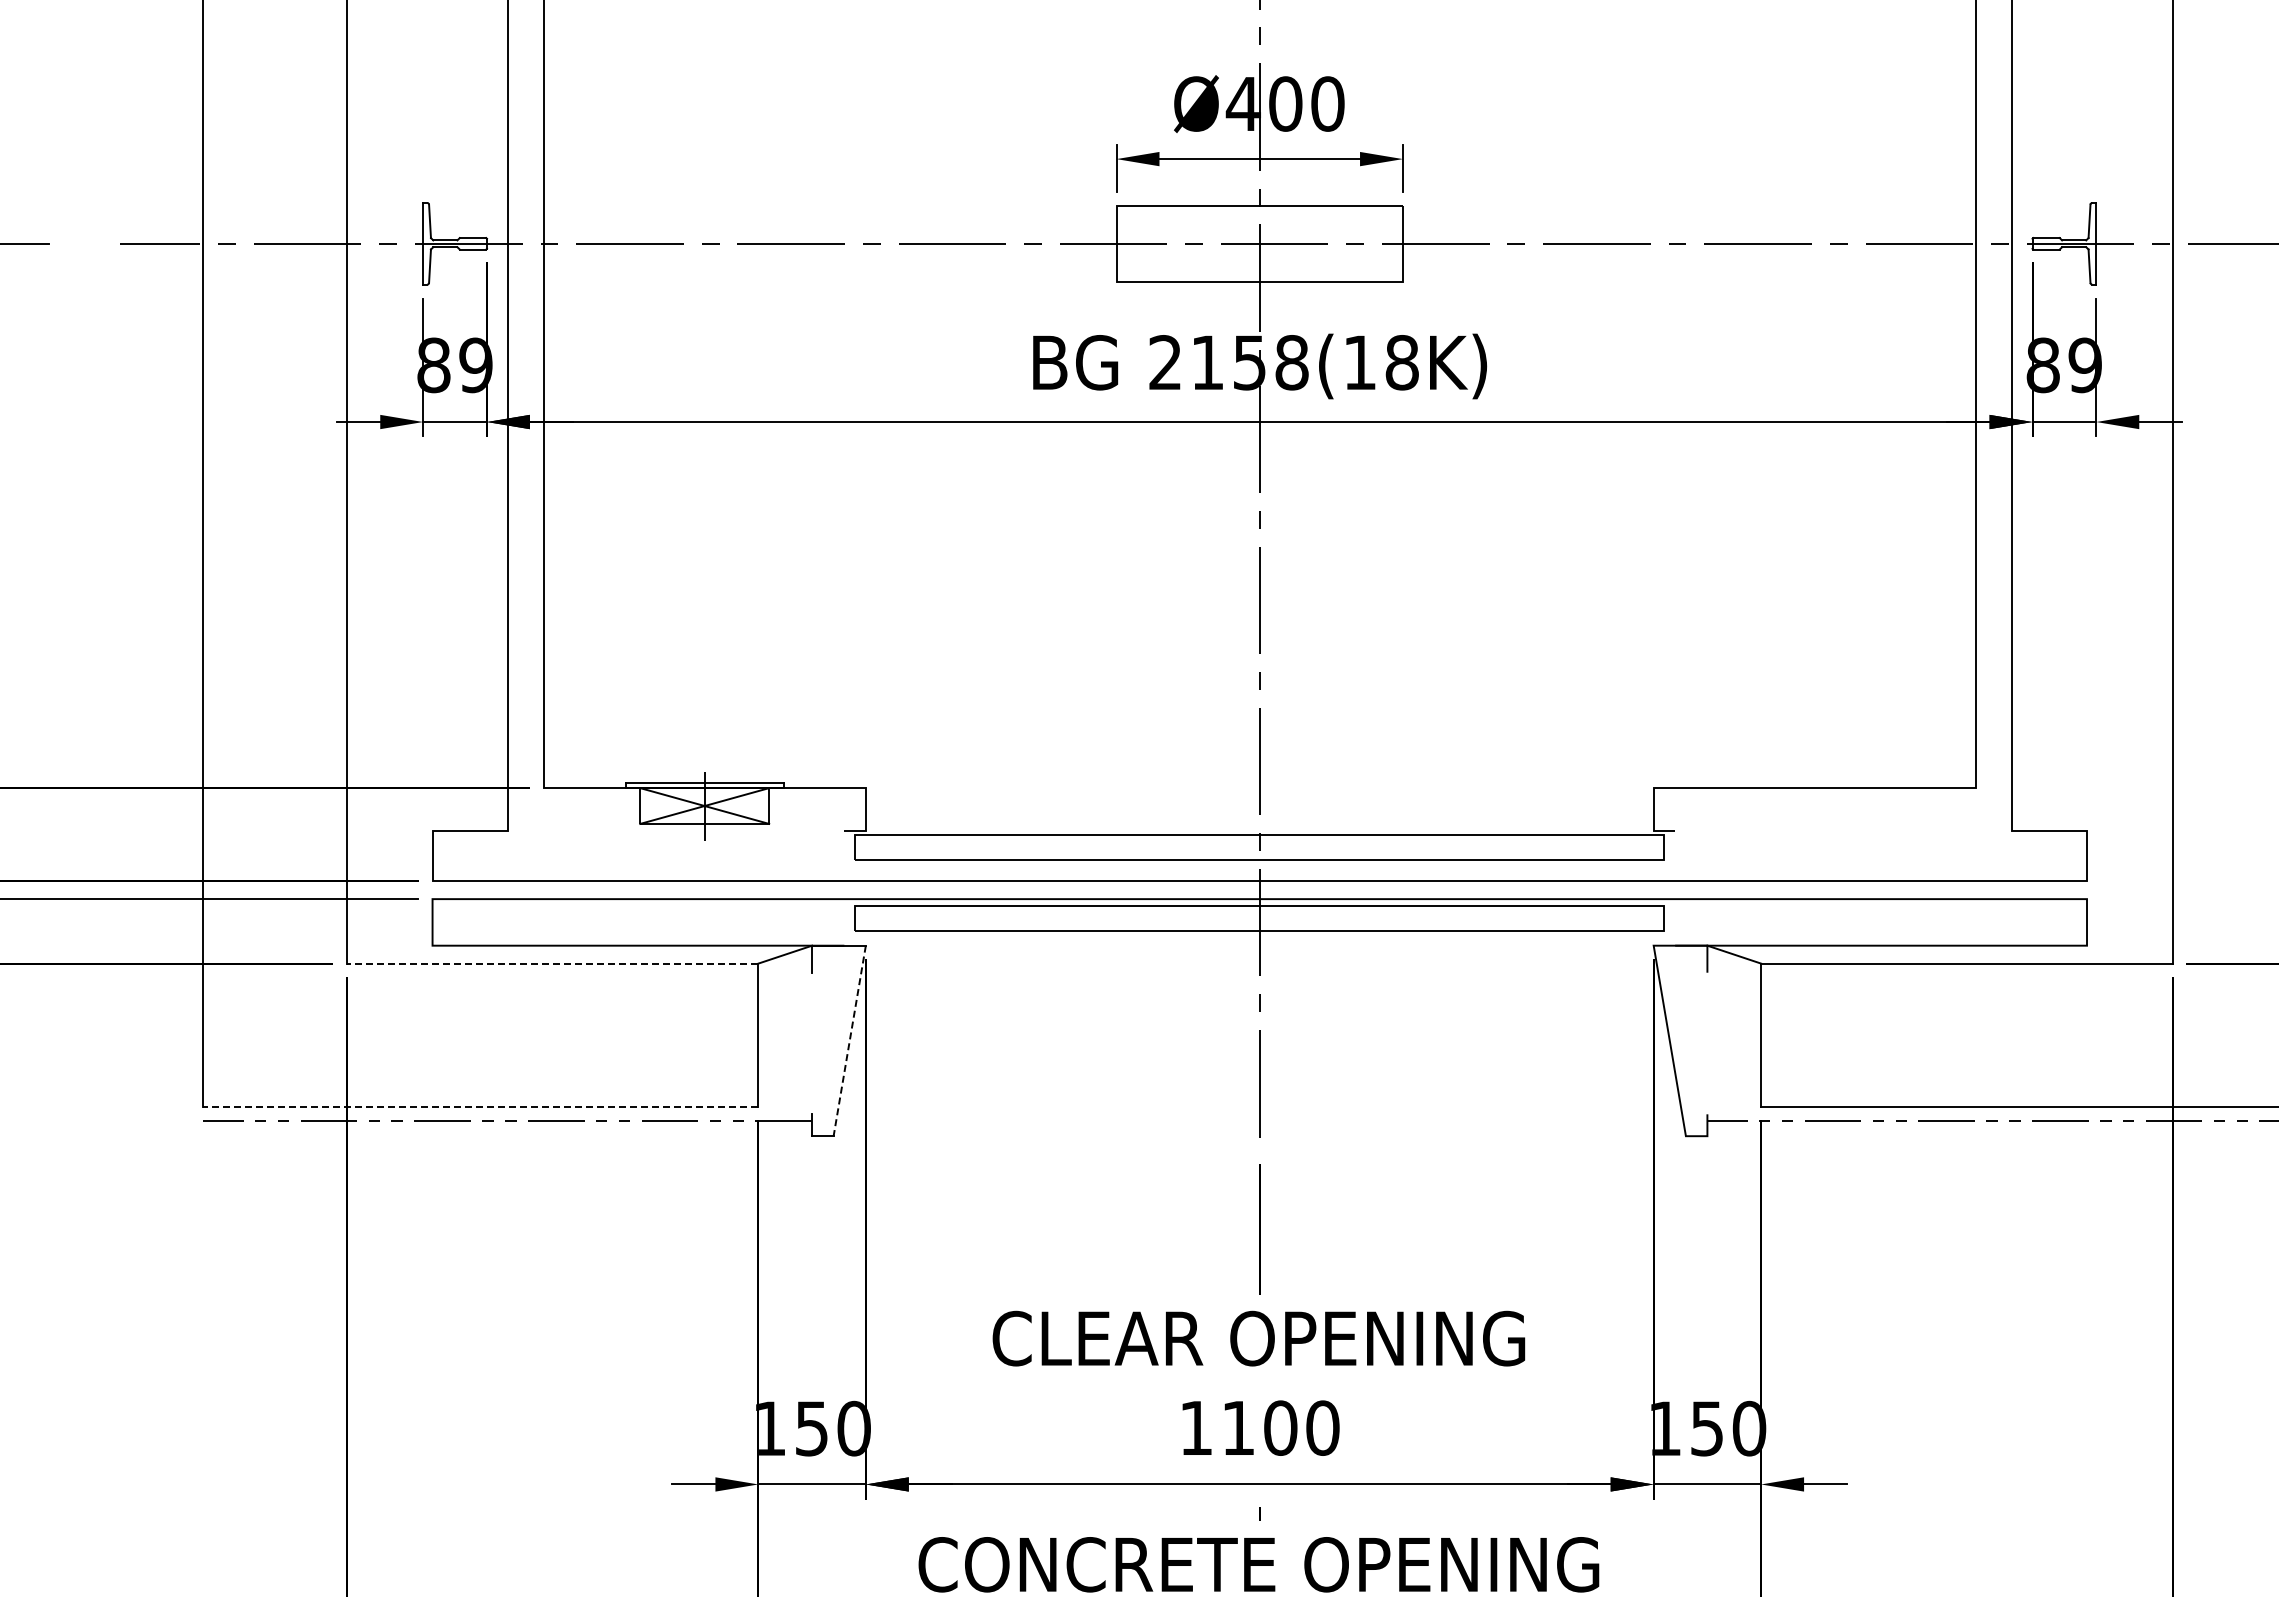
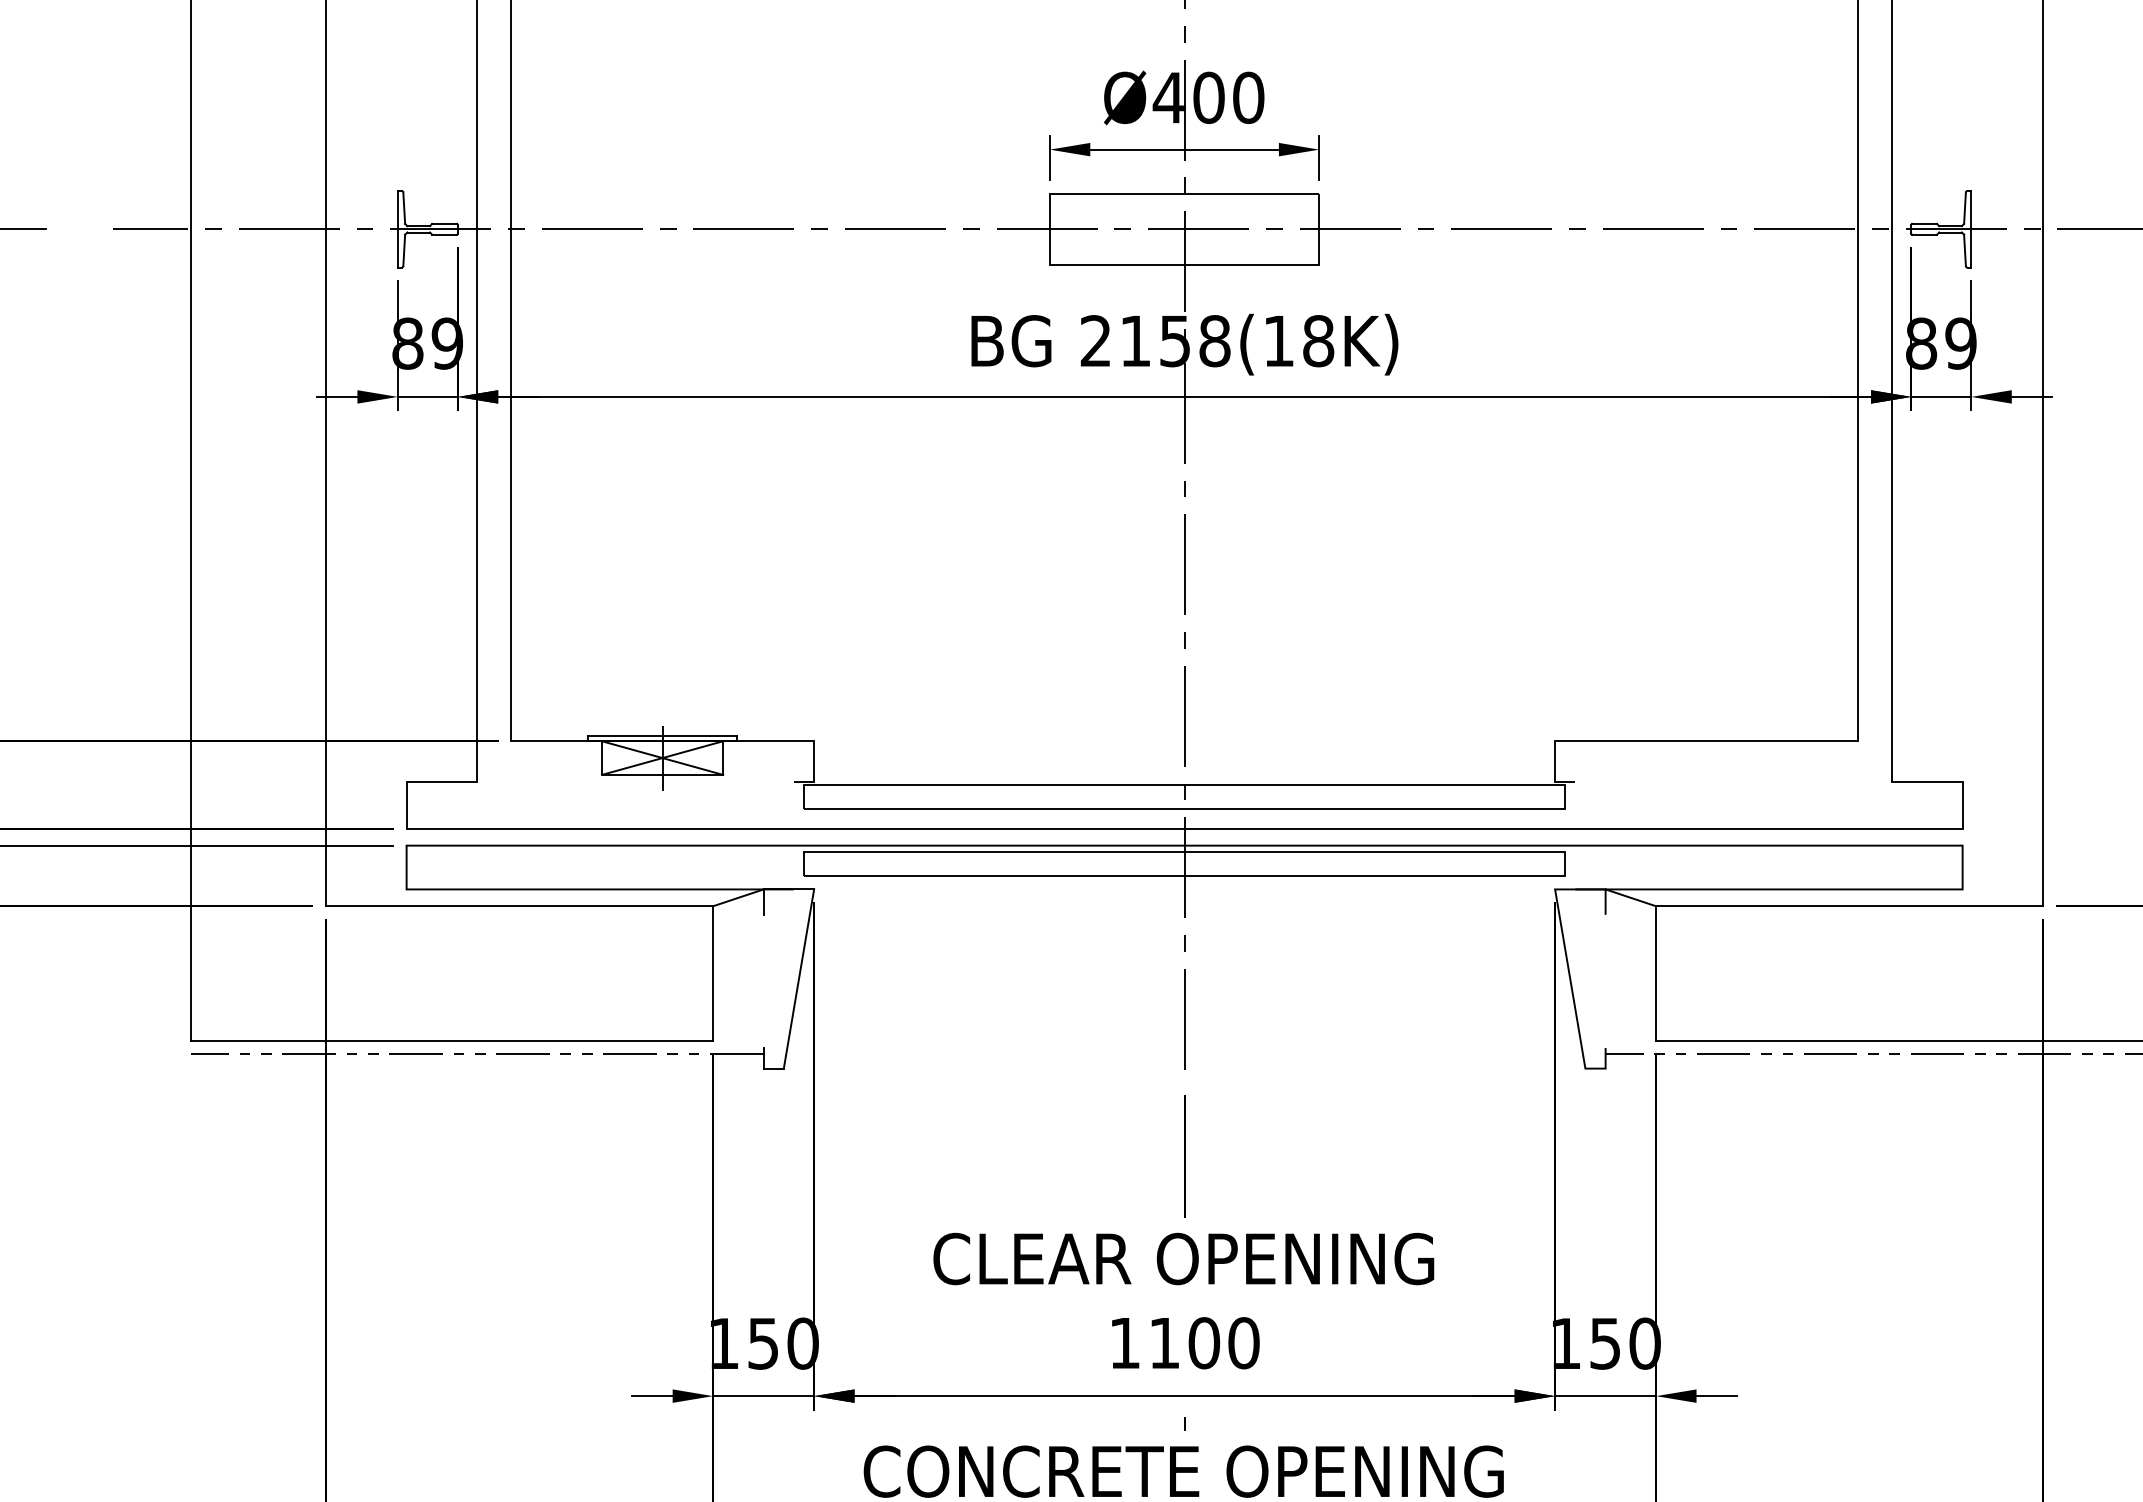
line: (552, 963) -> (519, 906), dashed -> solid
line: (849, 1040) -> (798, 978), dashed -> solid
line: (480, 1106) -> (451, 1040), dashed -> solid

